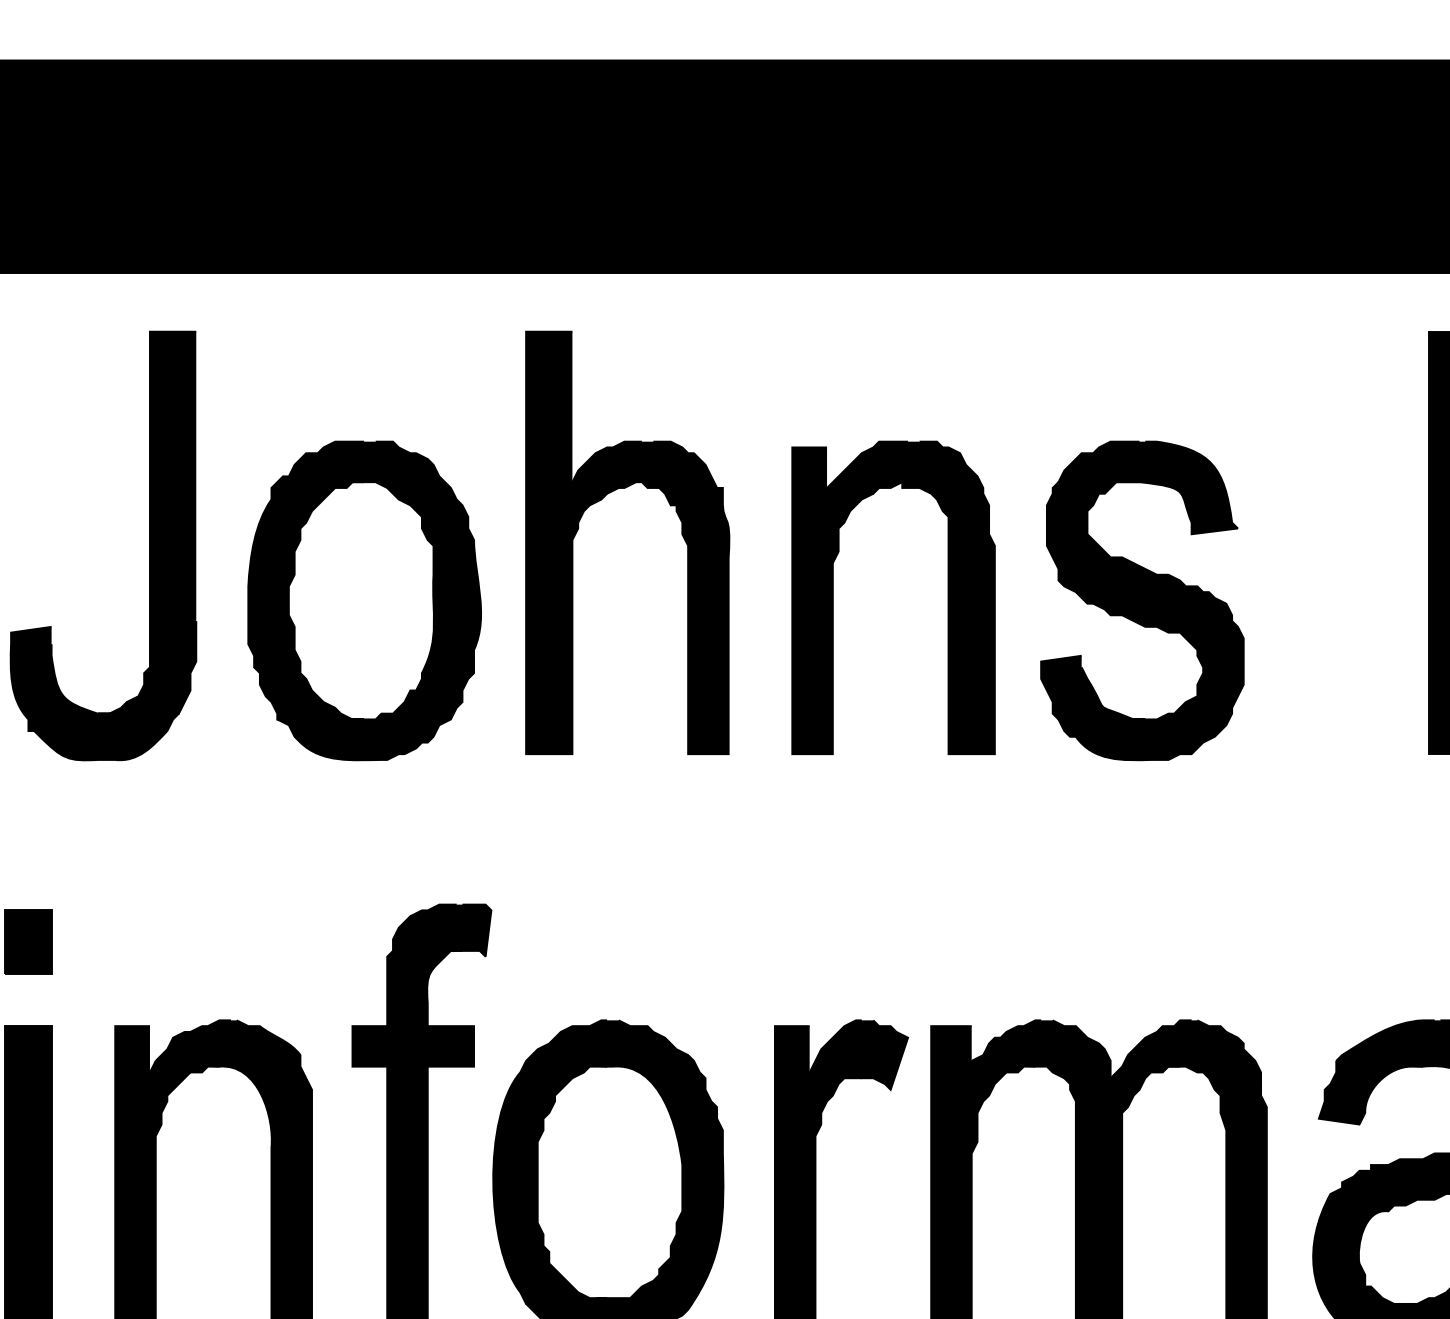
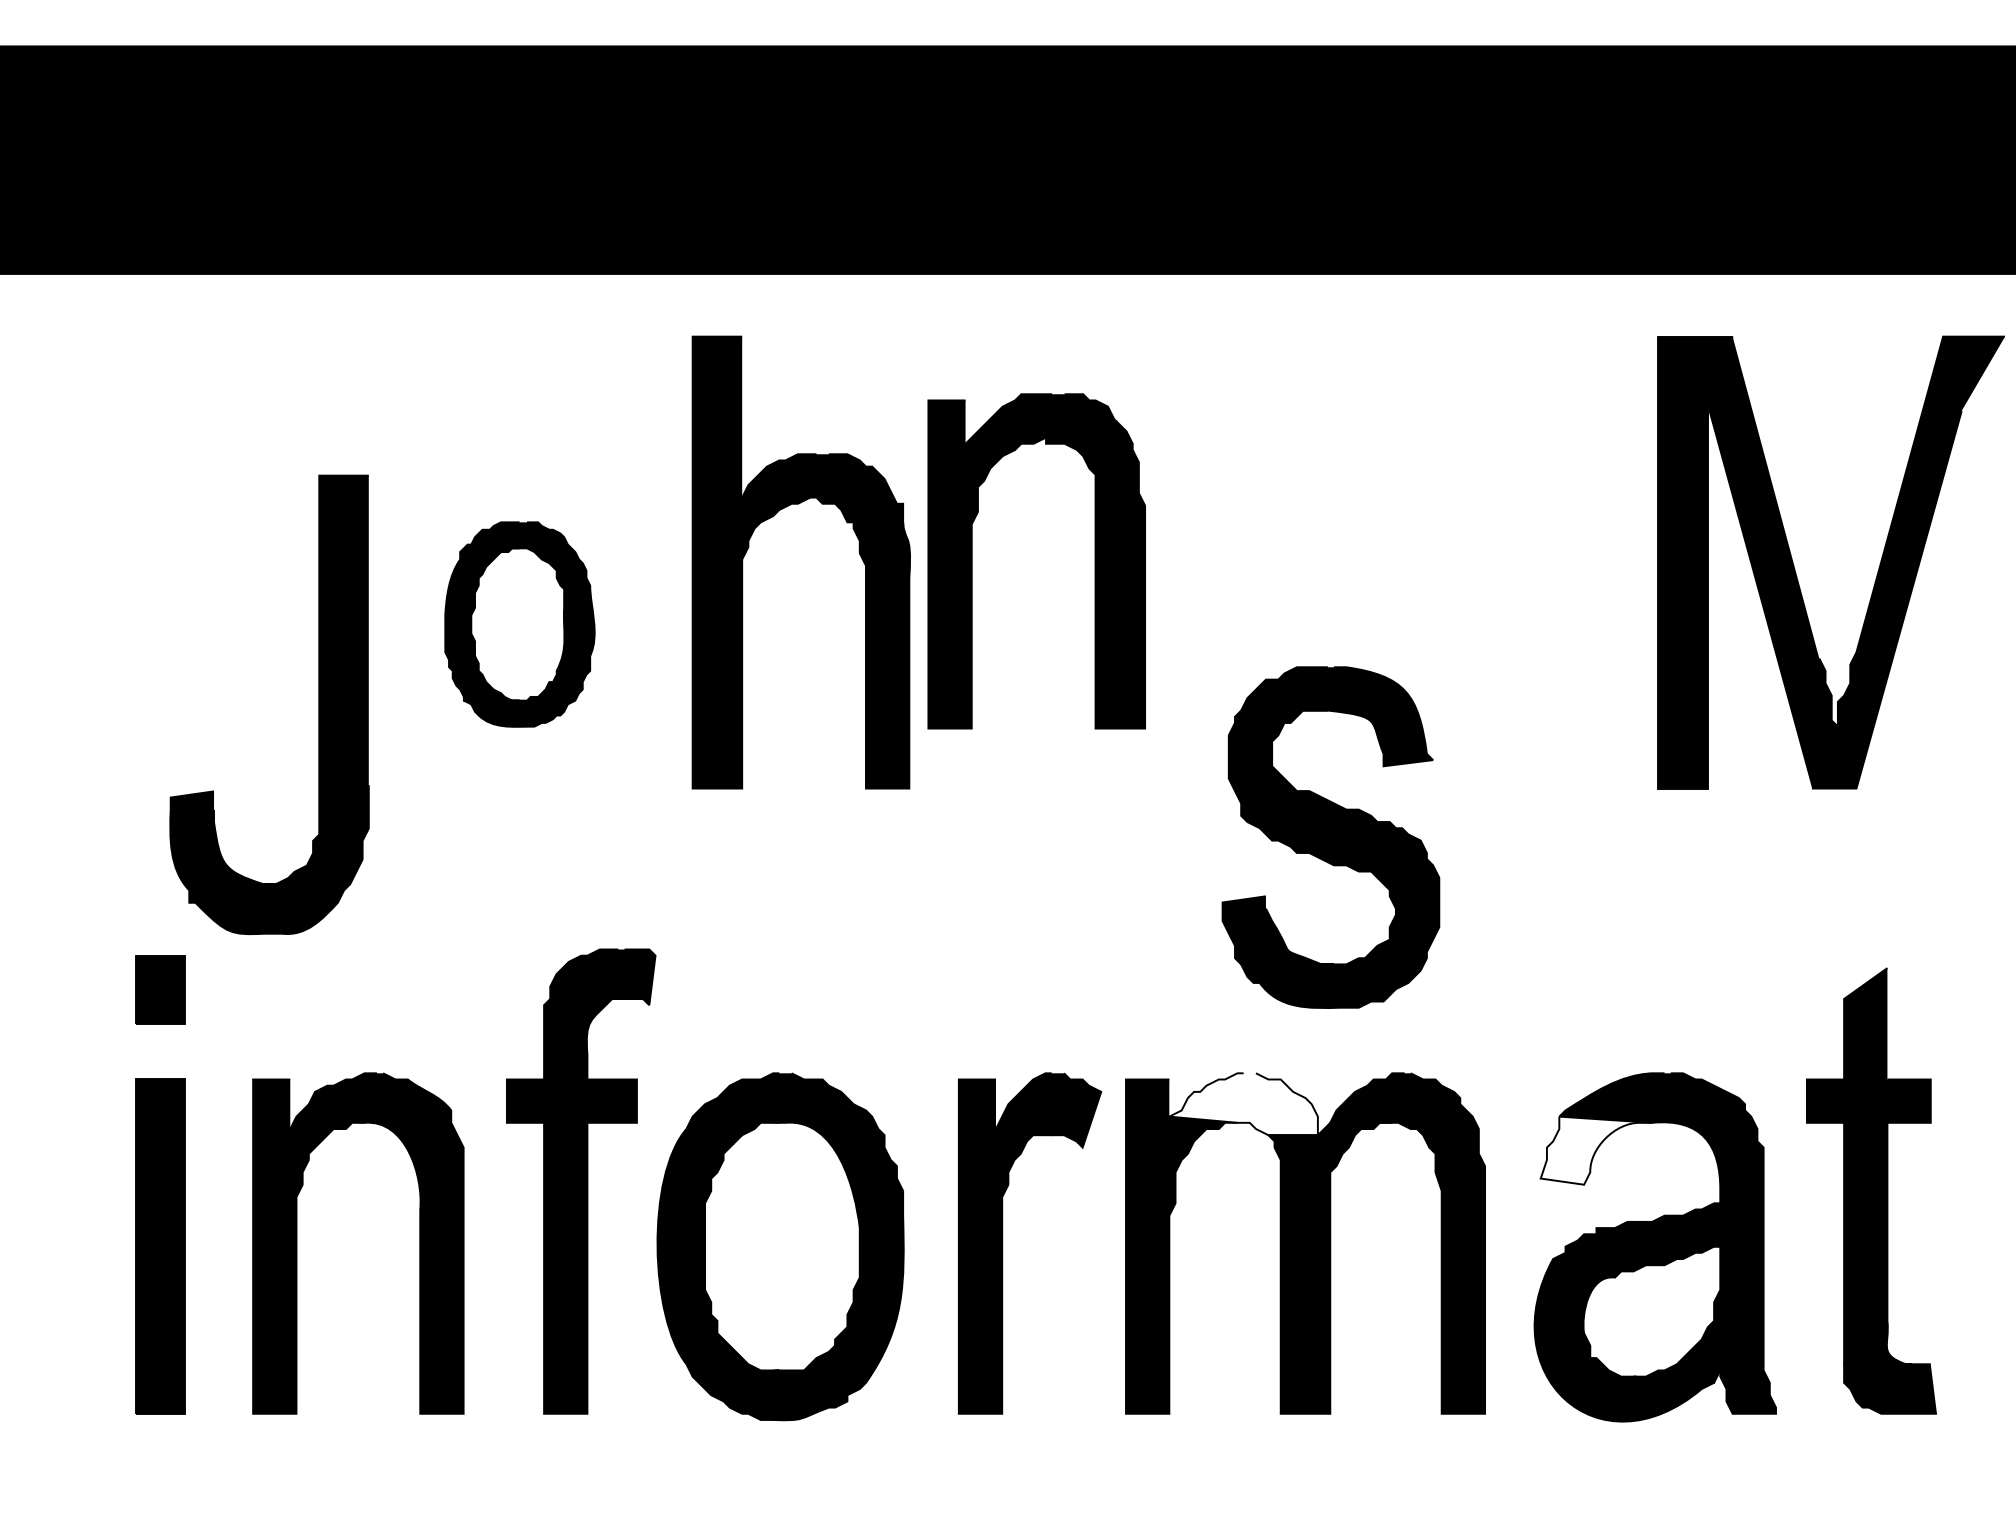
part: (149, 545) -> (318, 704), moved
part: (947, 598) -> (1094, 561), moved
part: (364, 600) -> (519, 624), size x0.6
part: (1142, 600) -> (1330, 837), moved
fill: (1041, 1049) -> (1243, 1104), removed
fill: (1371, 1092) -> (1596, 1150), removed

